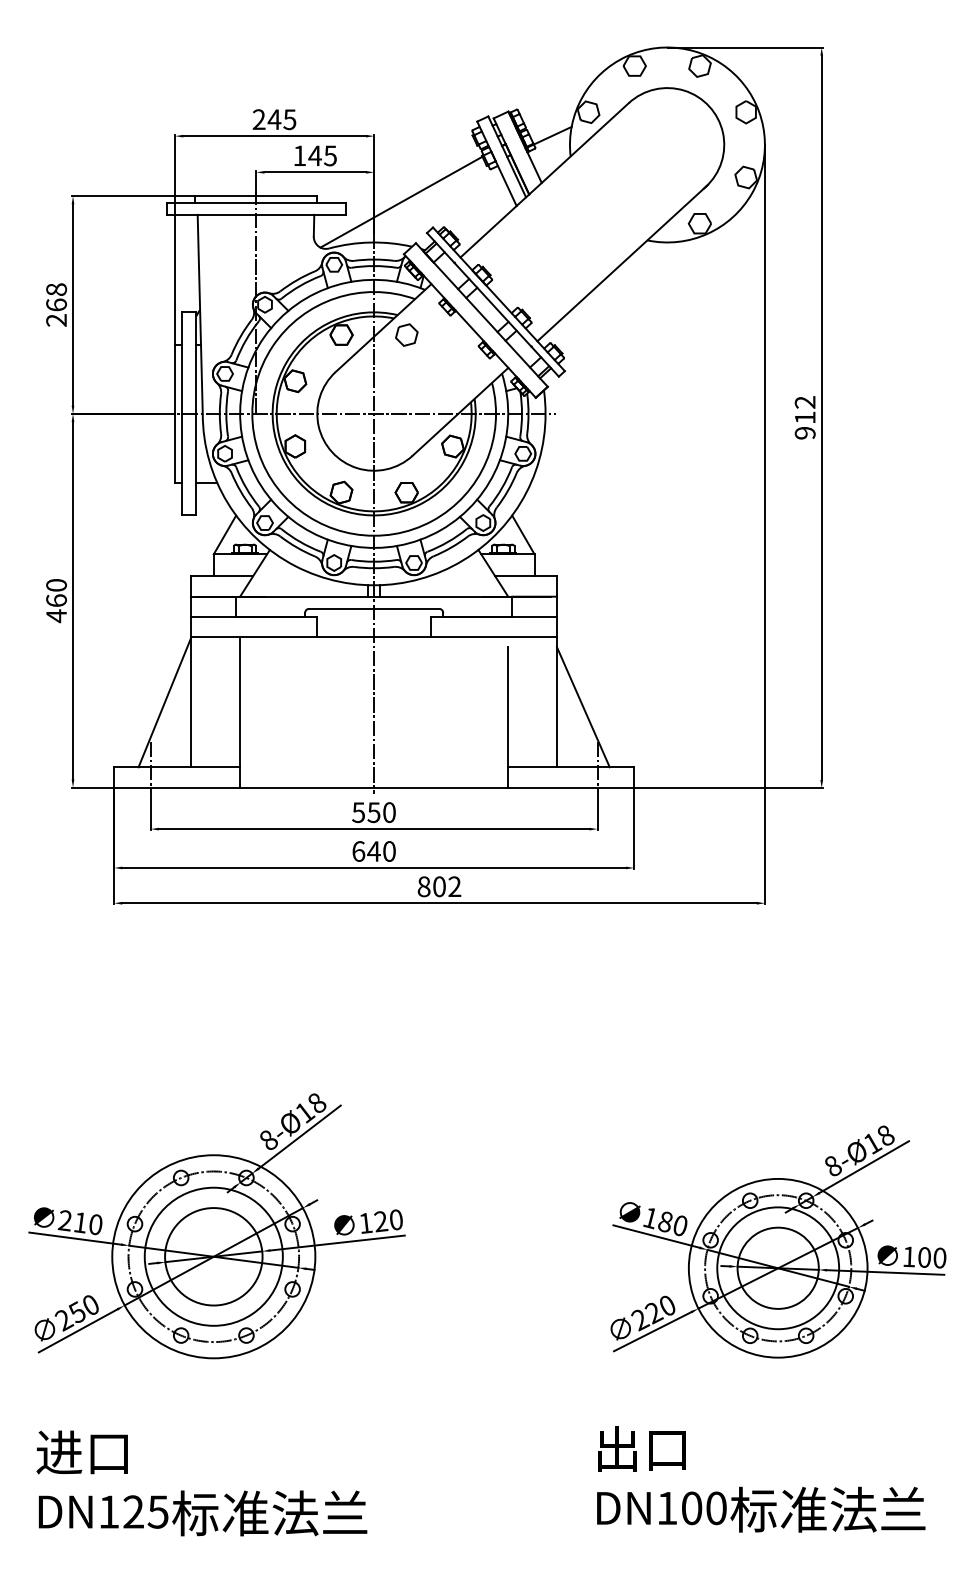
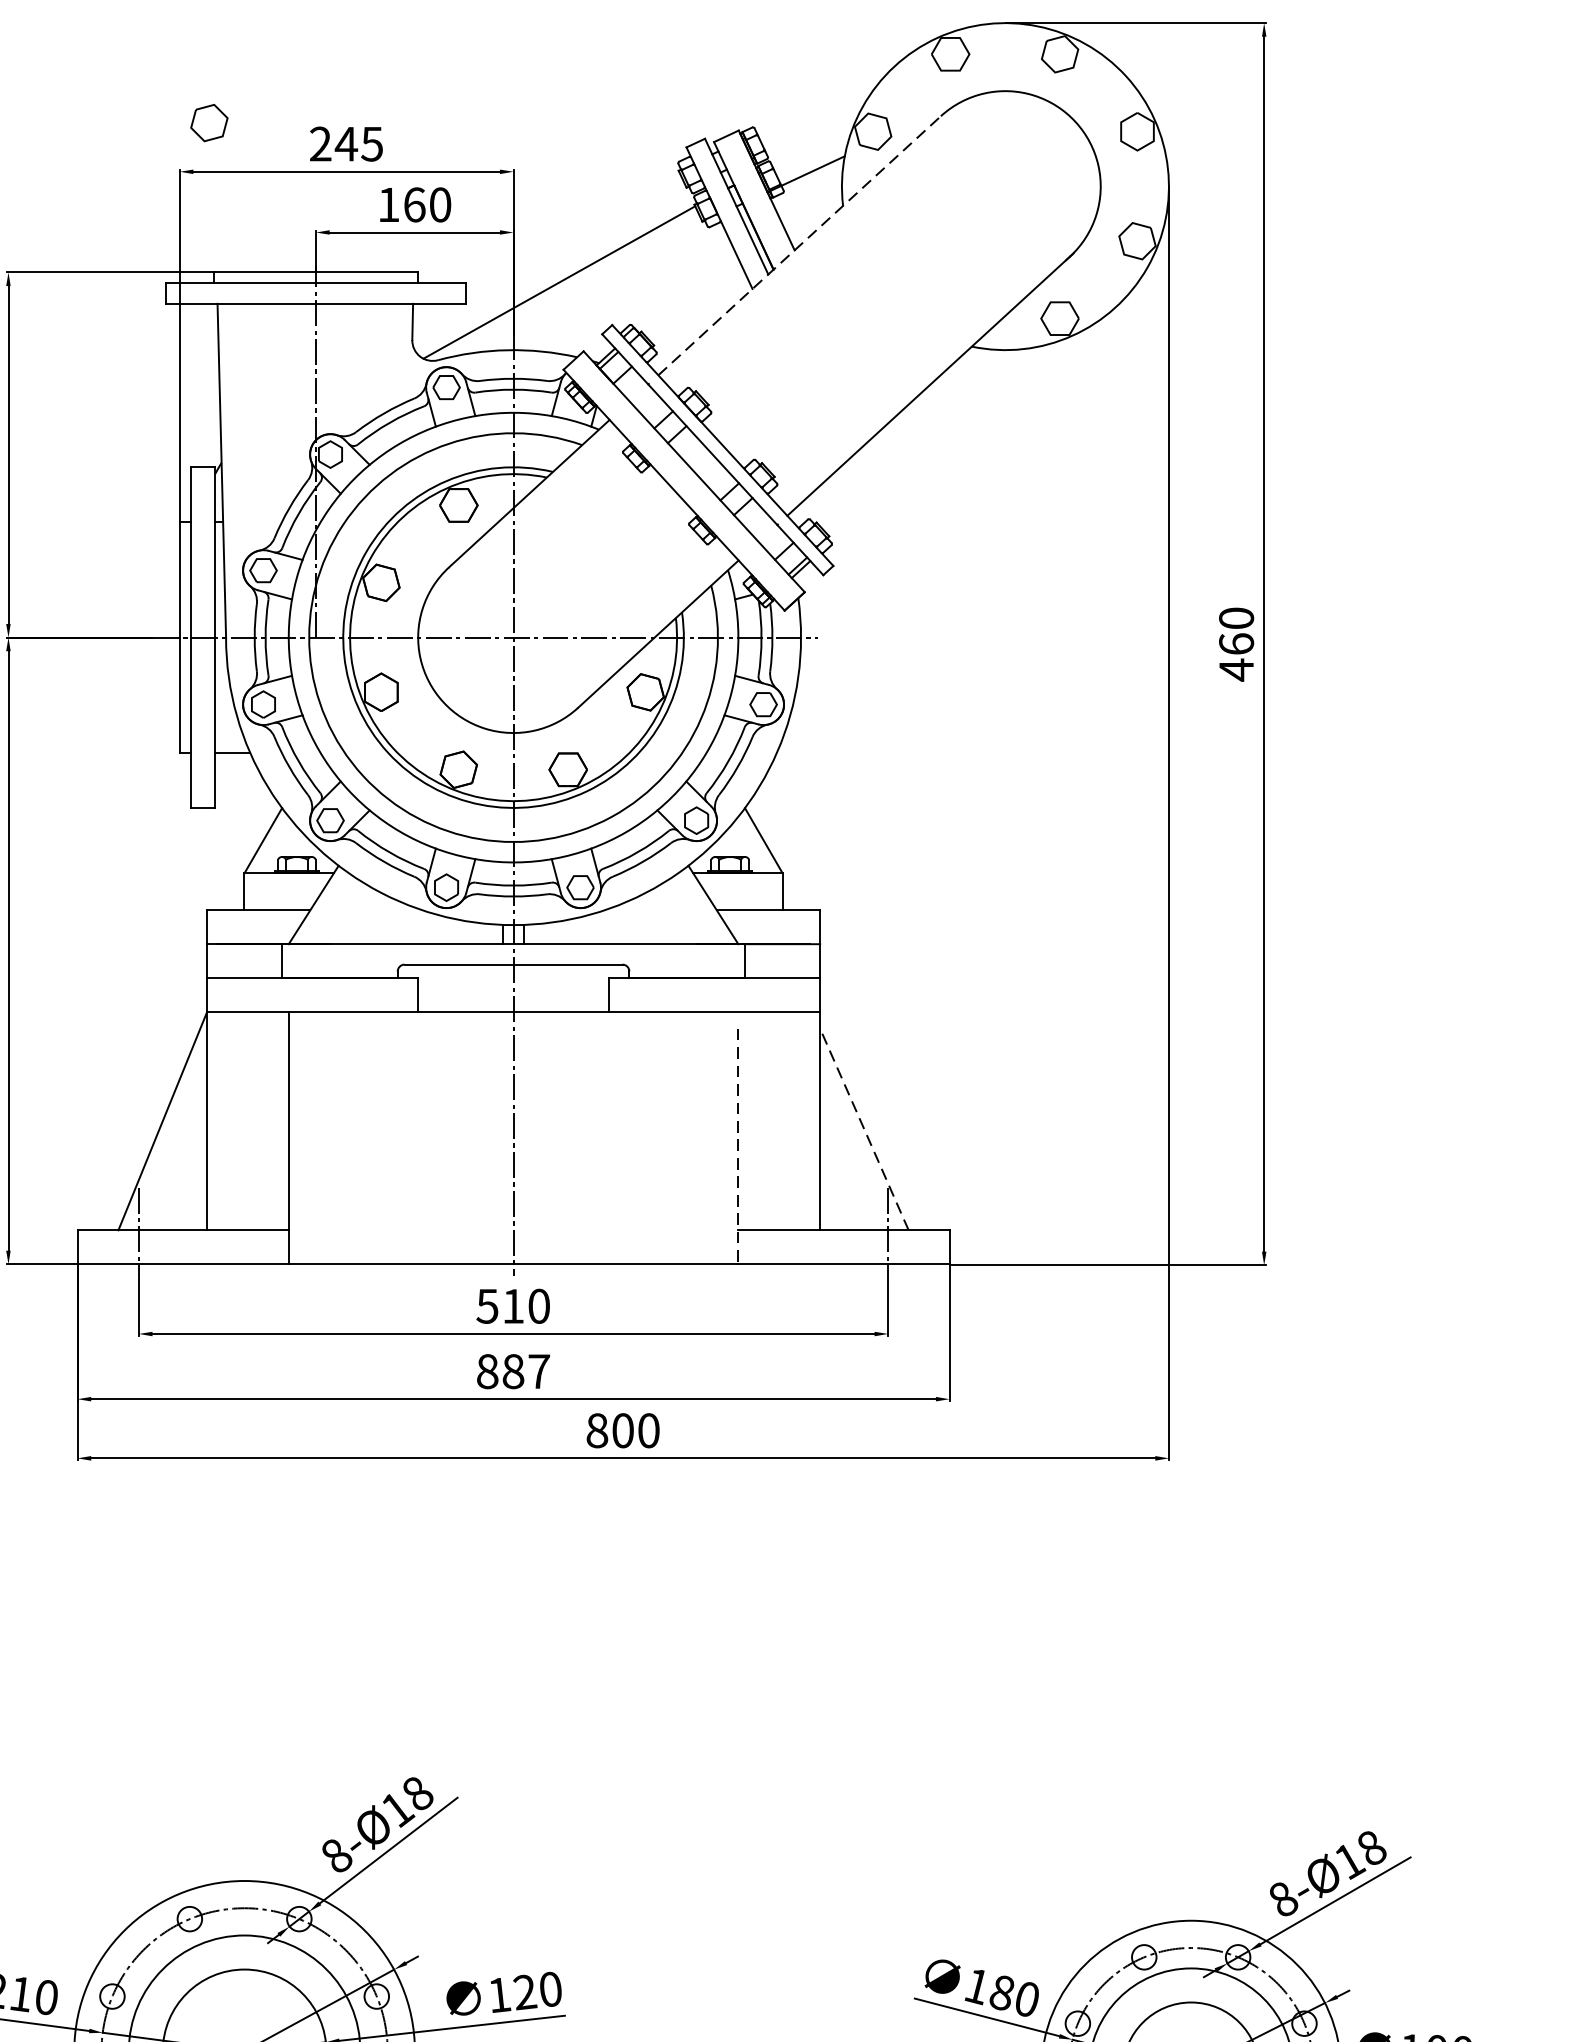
text: (322, 155) -> (426, 204), 145 -> 160
line: (545, 179) -> (800, 244), solid -> dashed
part: (406, 334) -> (208, 122), moved
text: (804, 418) -> (1235, 645), 912 -> 460
line: (583, 707) -> (864, 1130), solid -> dashed
line: (508, 717) -> (738, 1146), solid -> dashed
text: (373, 812) -> (512, 1306), 550 -> 510
text: (373, 851) -> (512, 1371), 640 -> 887
text: (454, 886) -> (648, 1430), 802 -> 800

